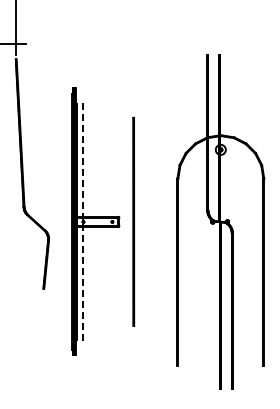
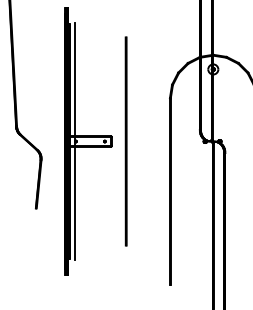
line: (82, 221) -> (74, 141), dashed -> solid

